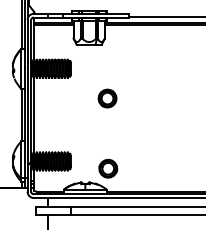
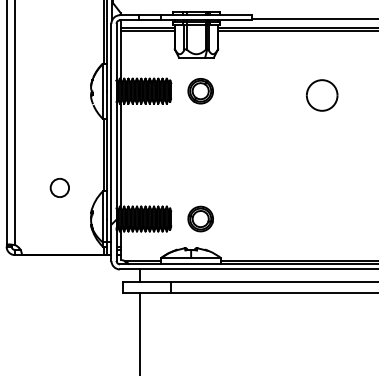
part: (180, 71) -> (322, 95), added
part: (107, 98) -> (200, 91), moved
part: (108, 168) -> (200, 218), moved

